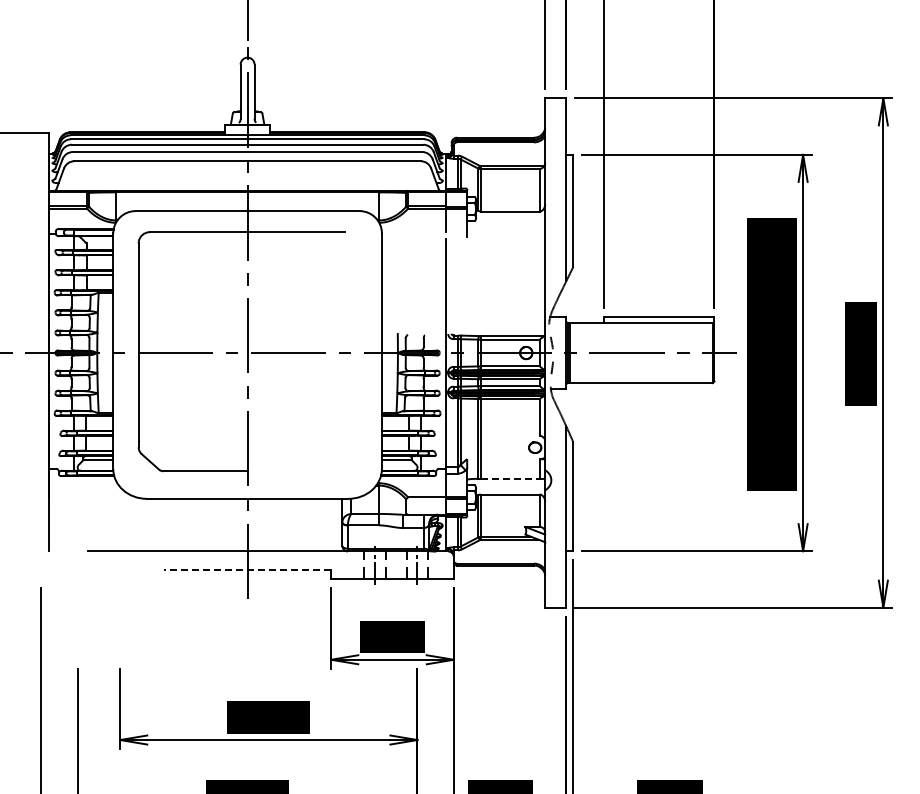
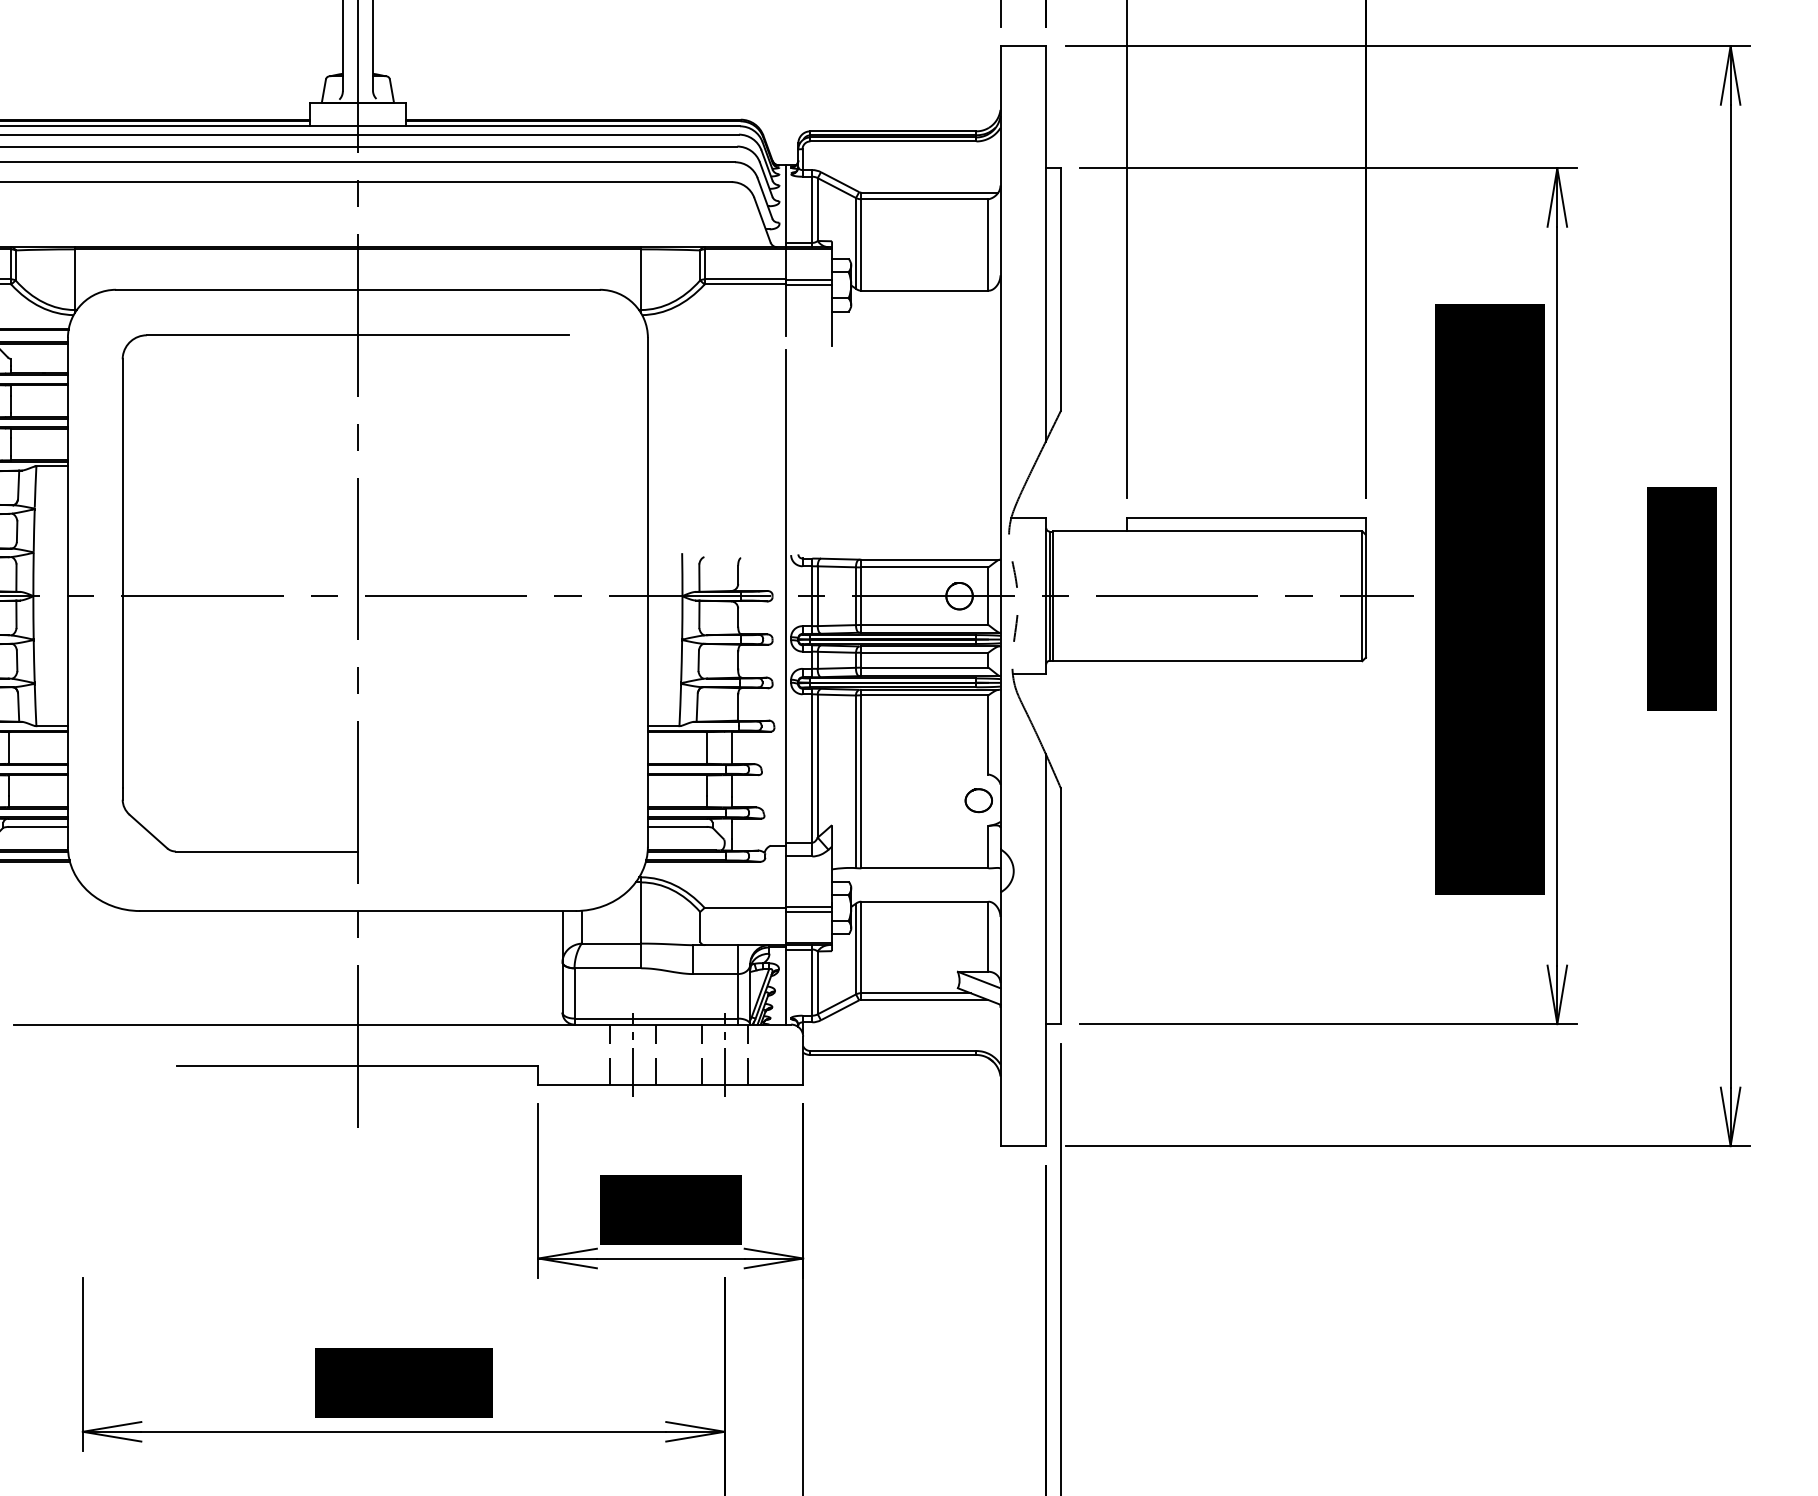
line: (510, 479) -> (925, 869), dashed -> solid
line: (247, 570) -> (357, 1065), dashed -> solid

